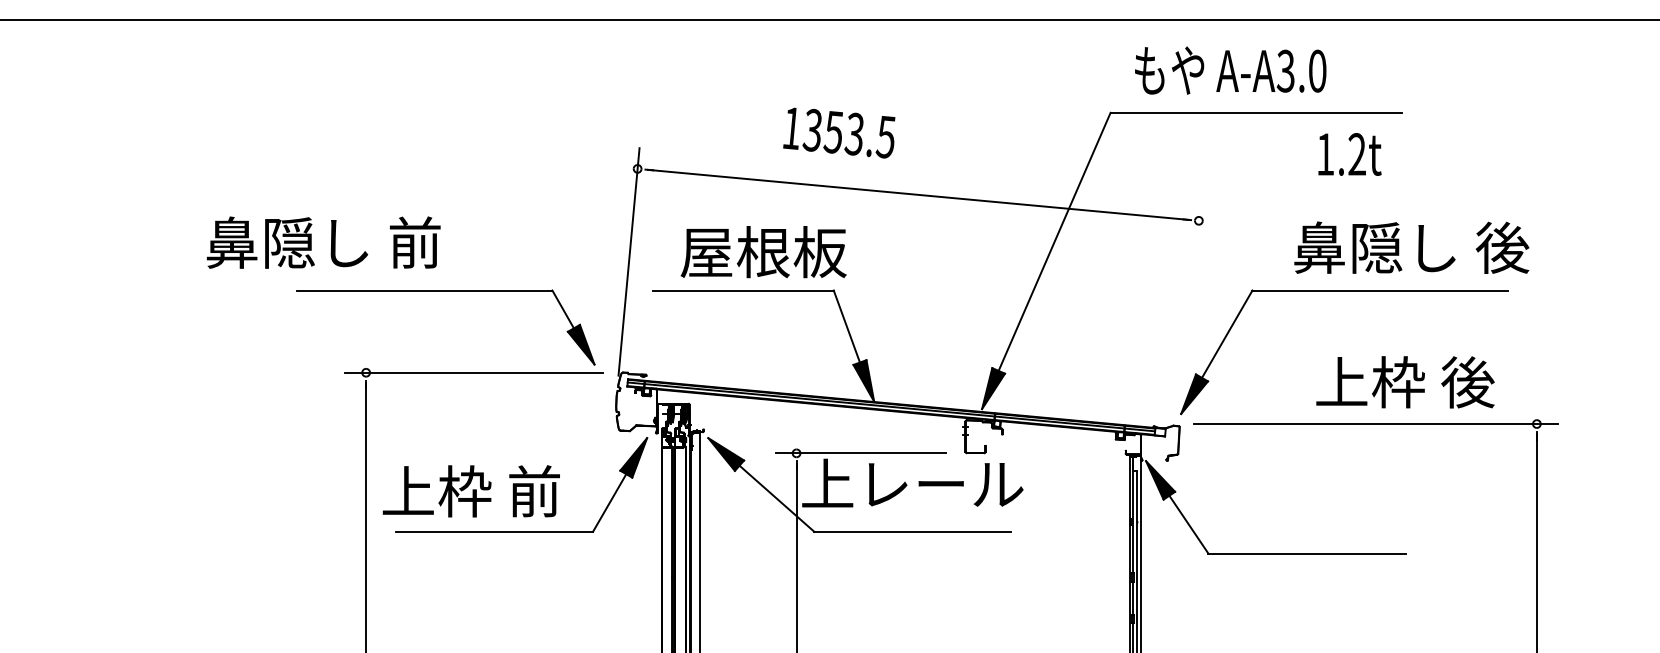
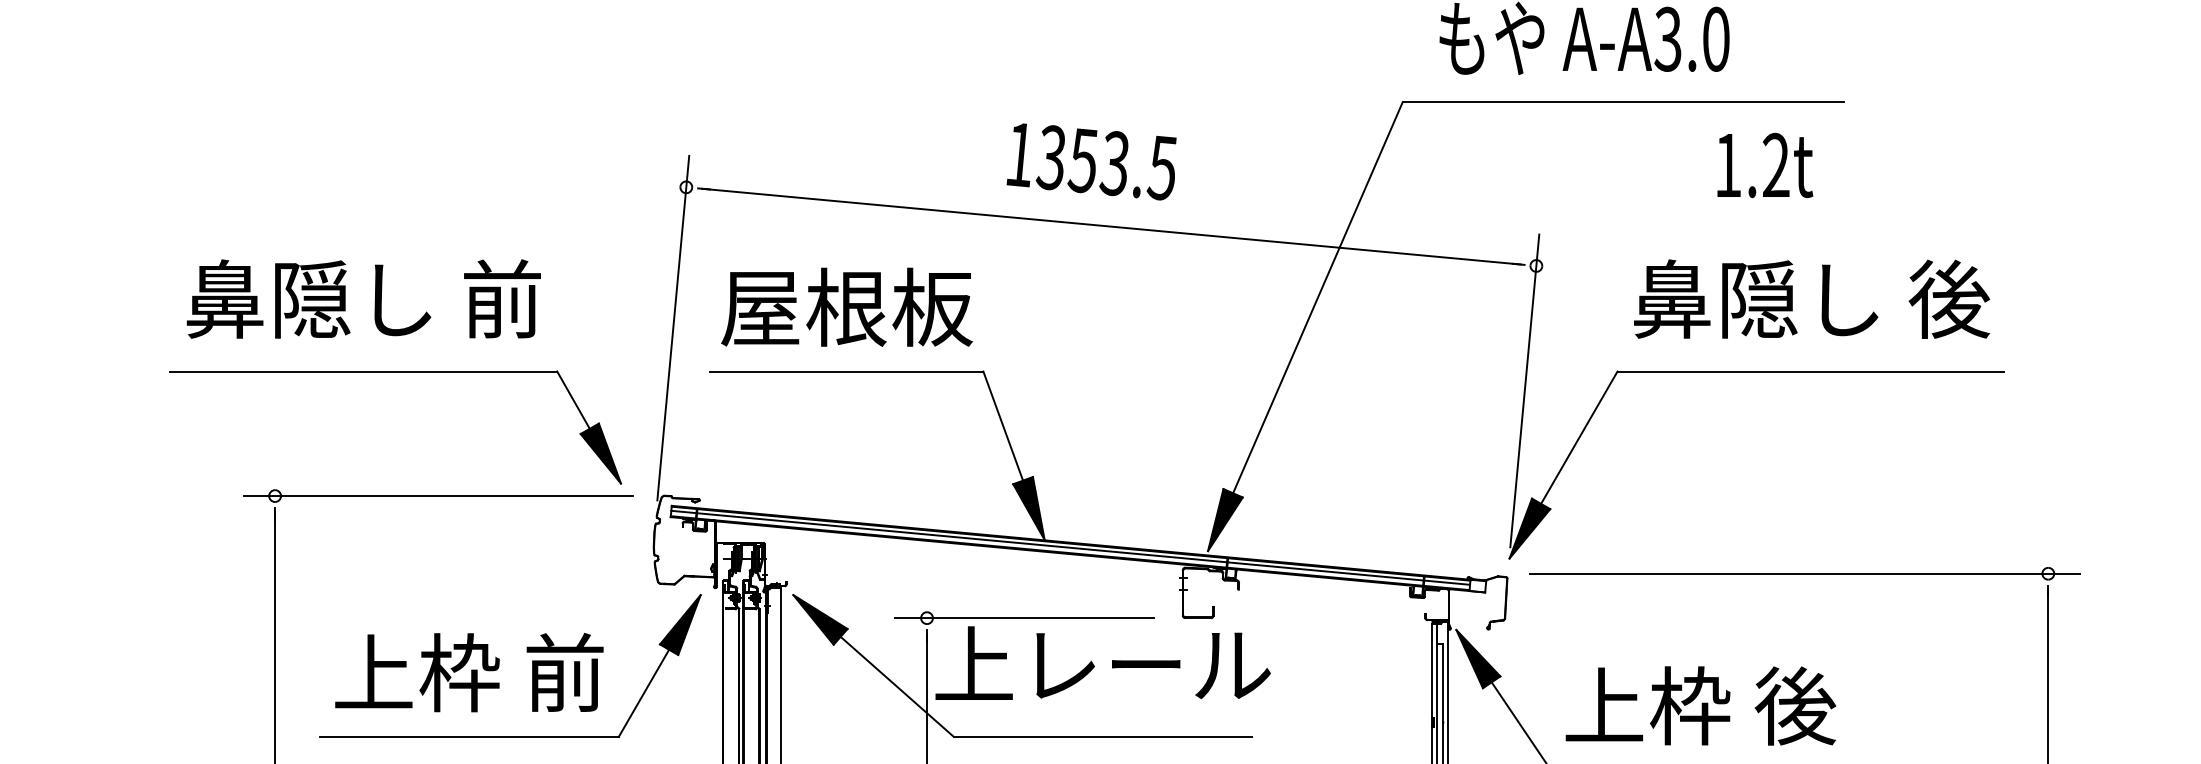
text: (839, 132) -> (1092, 160), moved
text: (323, 242) -> (363, 298), moved
text: (1411, 247) -> (1811, 298), moved
text: (763, 252) -> (846, 307), moved
line: (1190, 303) -> (1523, 391), added
text: (1405, 382) -> (1700, 706), moved
text: (470, 491) -> (468, 672), moved

